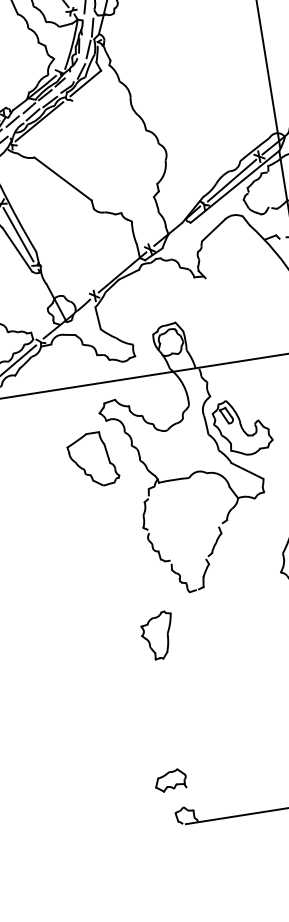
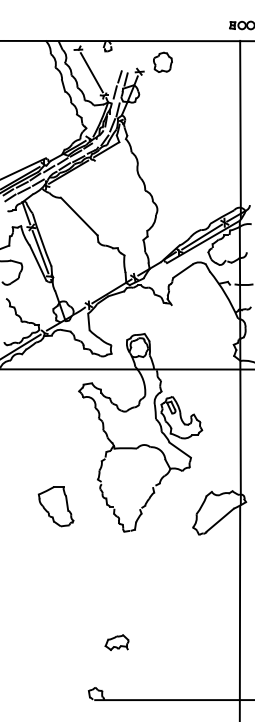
part: (92, 460) -> (55, 506), moved
part: (158, 636) -> (96, 560), removed
part: (169, 780) -> (116, 642), moved

